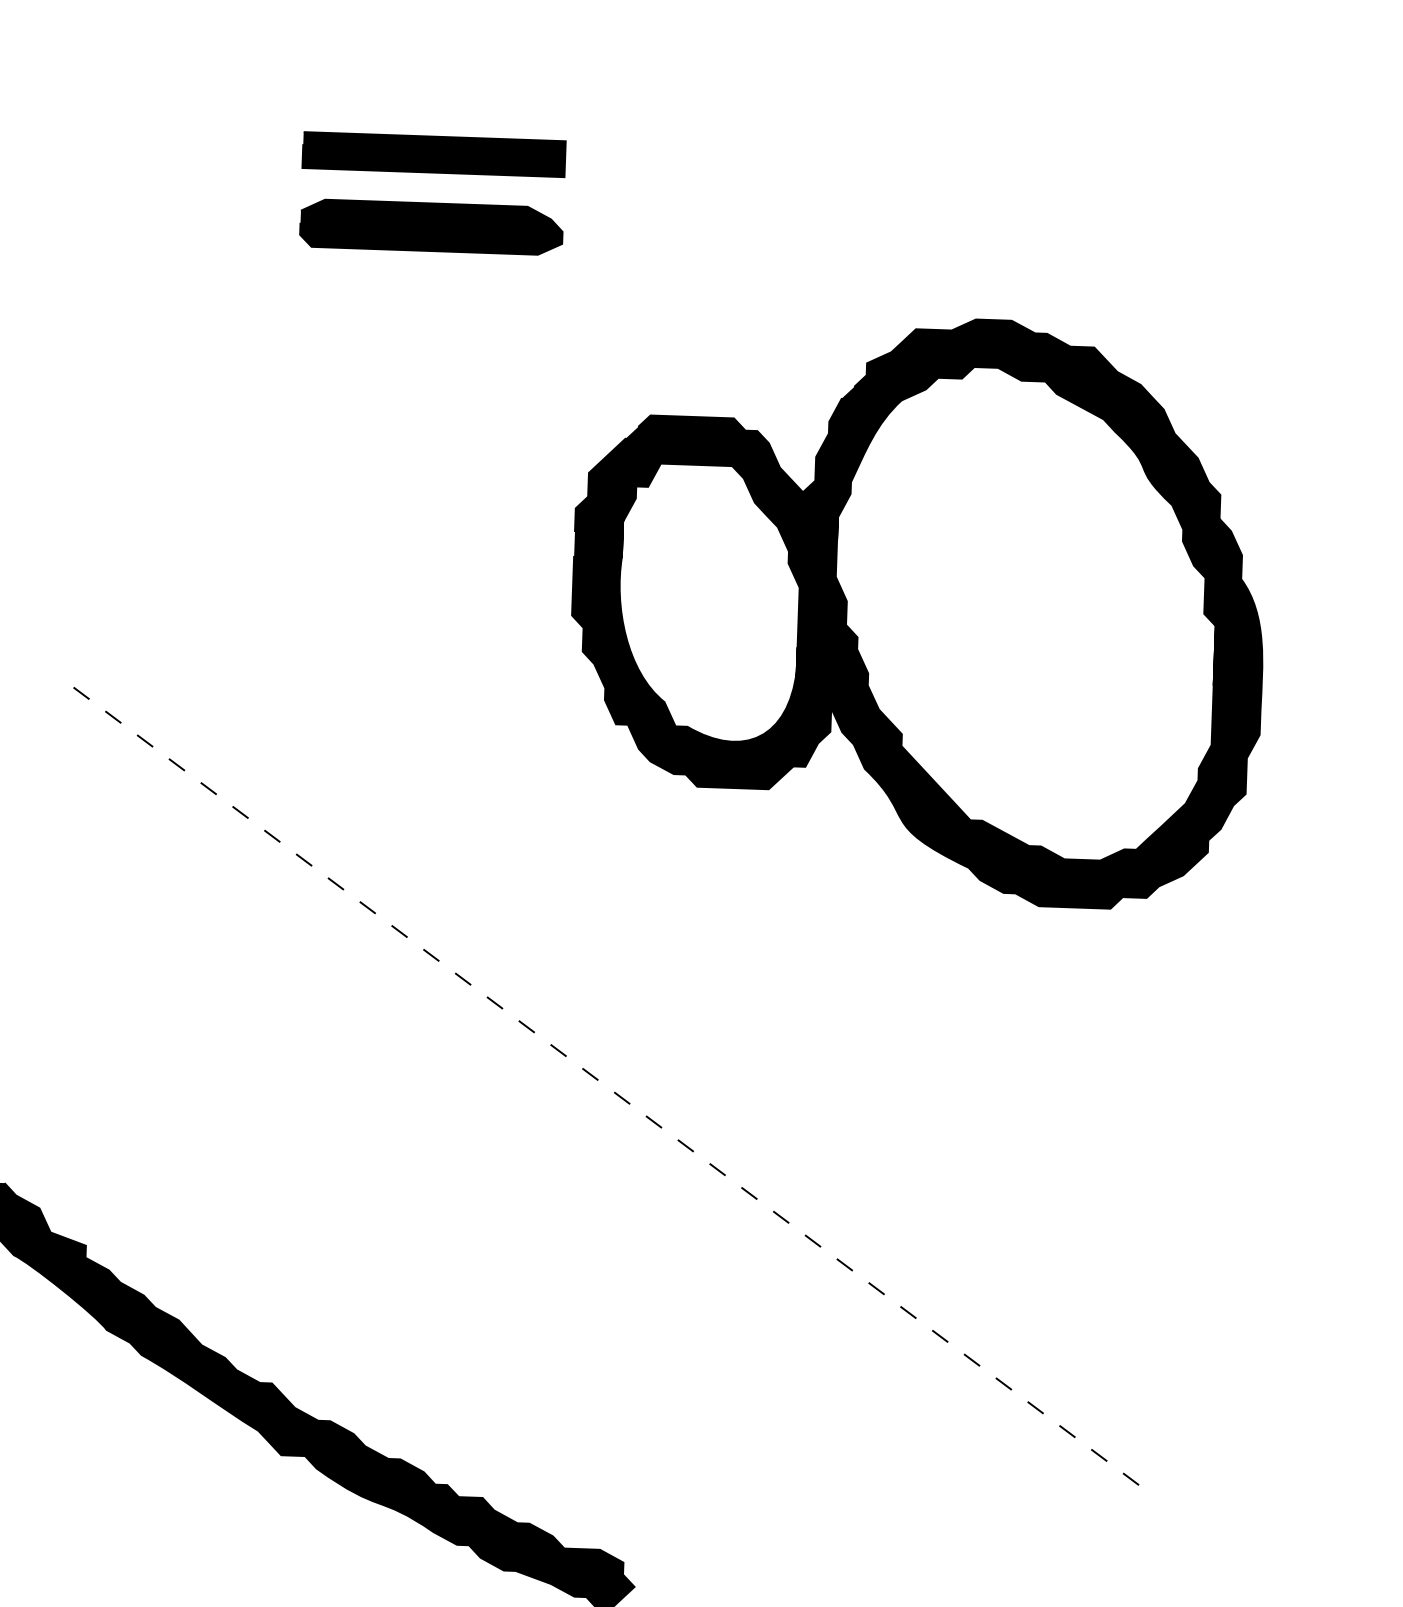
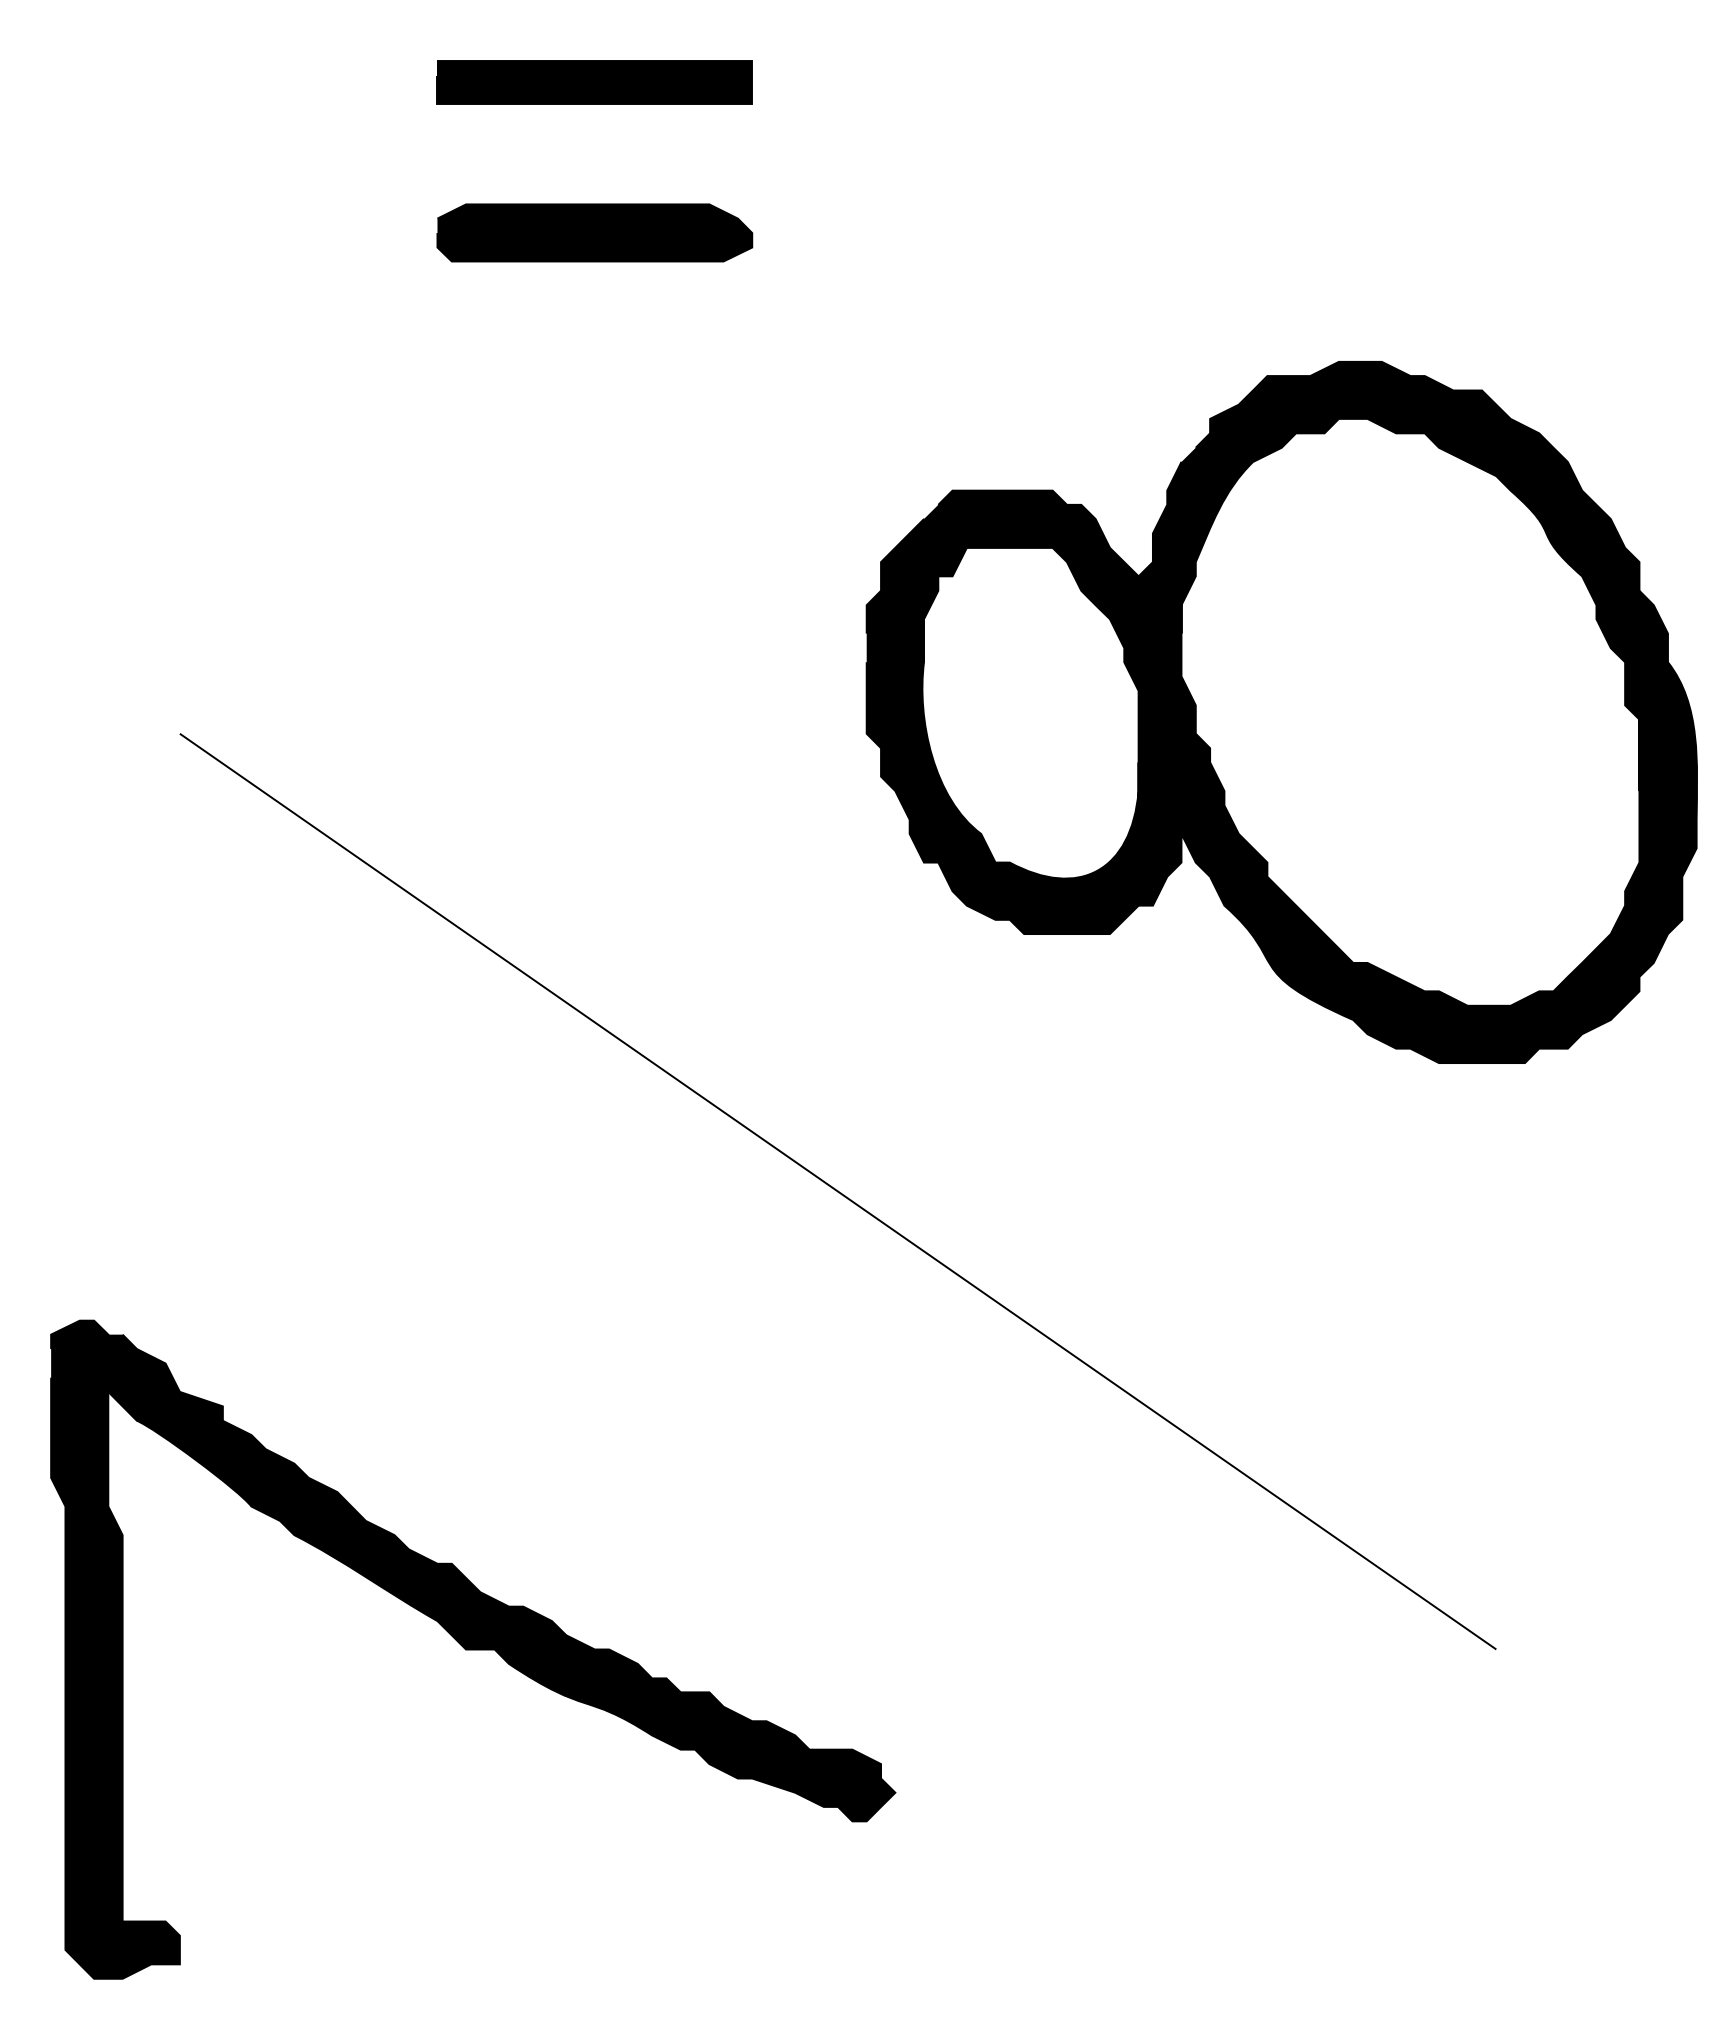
part: (431, 226) -> (594, 232), moved
part: (918, 609) -> (1281, 712), moved
line: (604, 1084) -> (838, 1191), dashed -> solid

